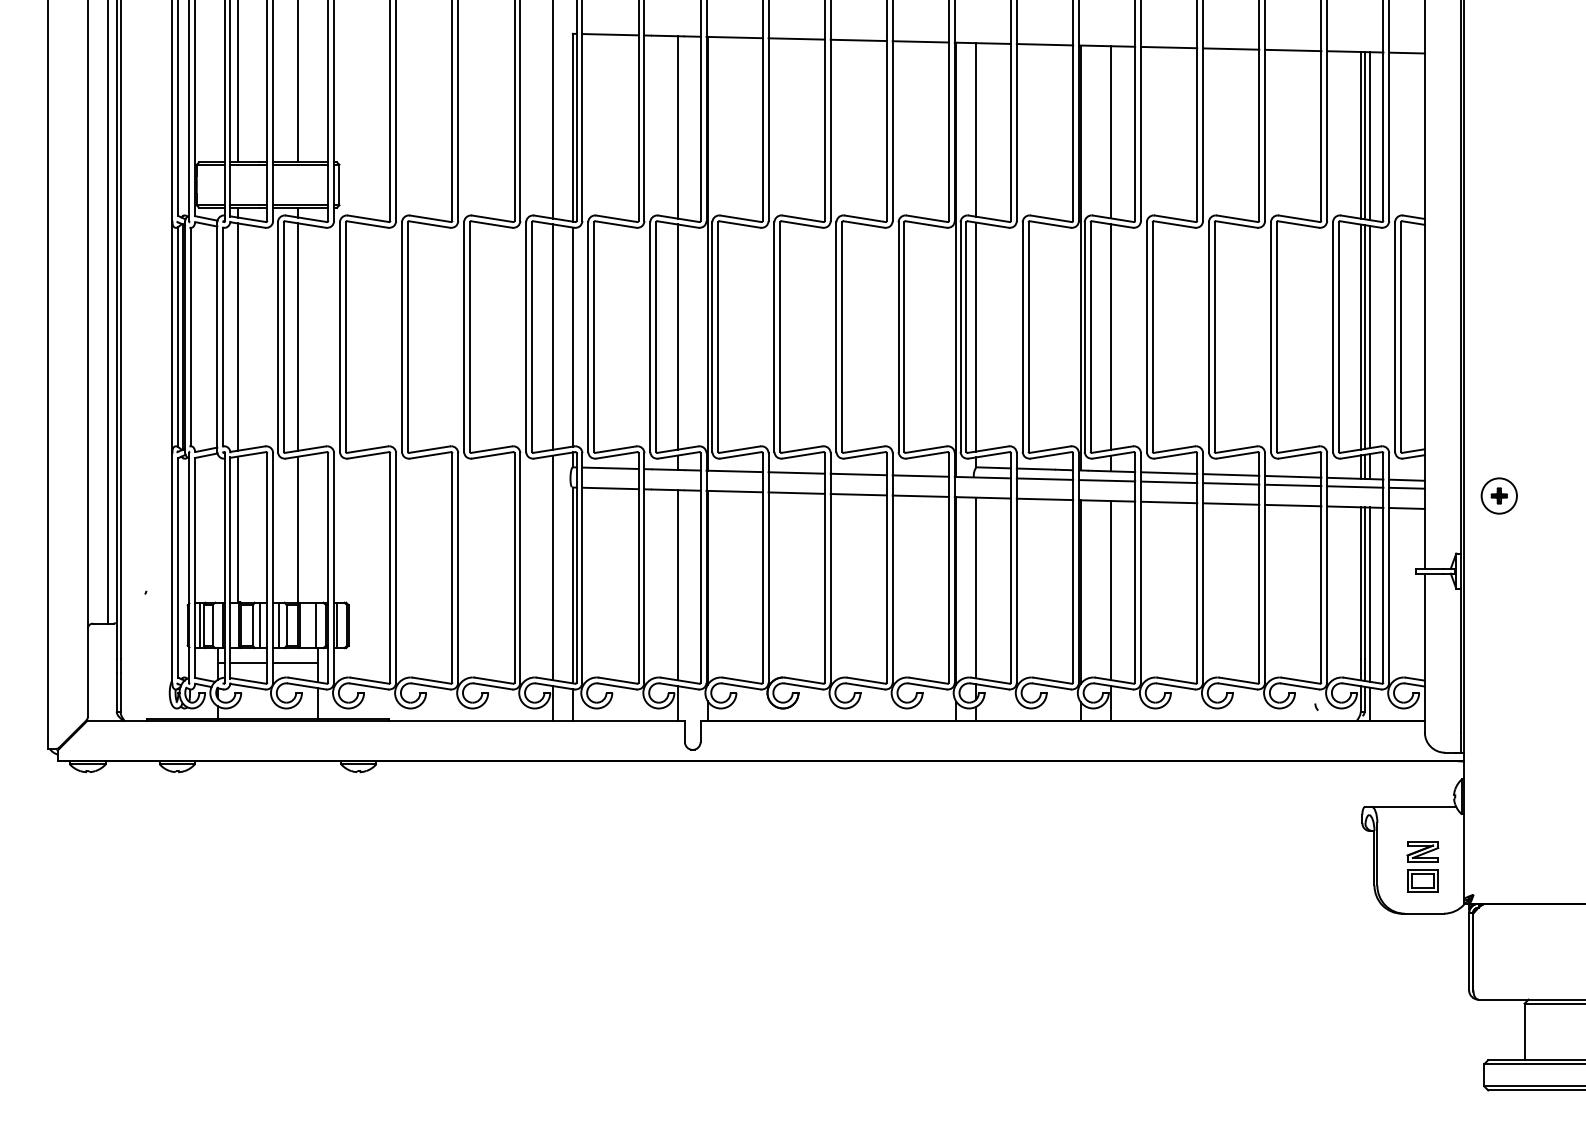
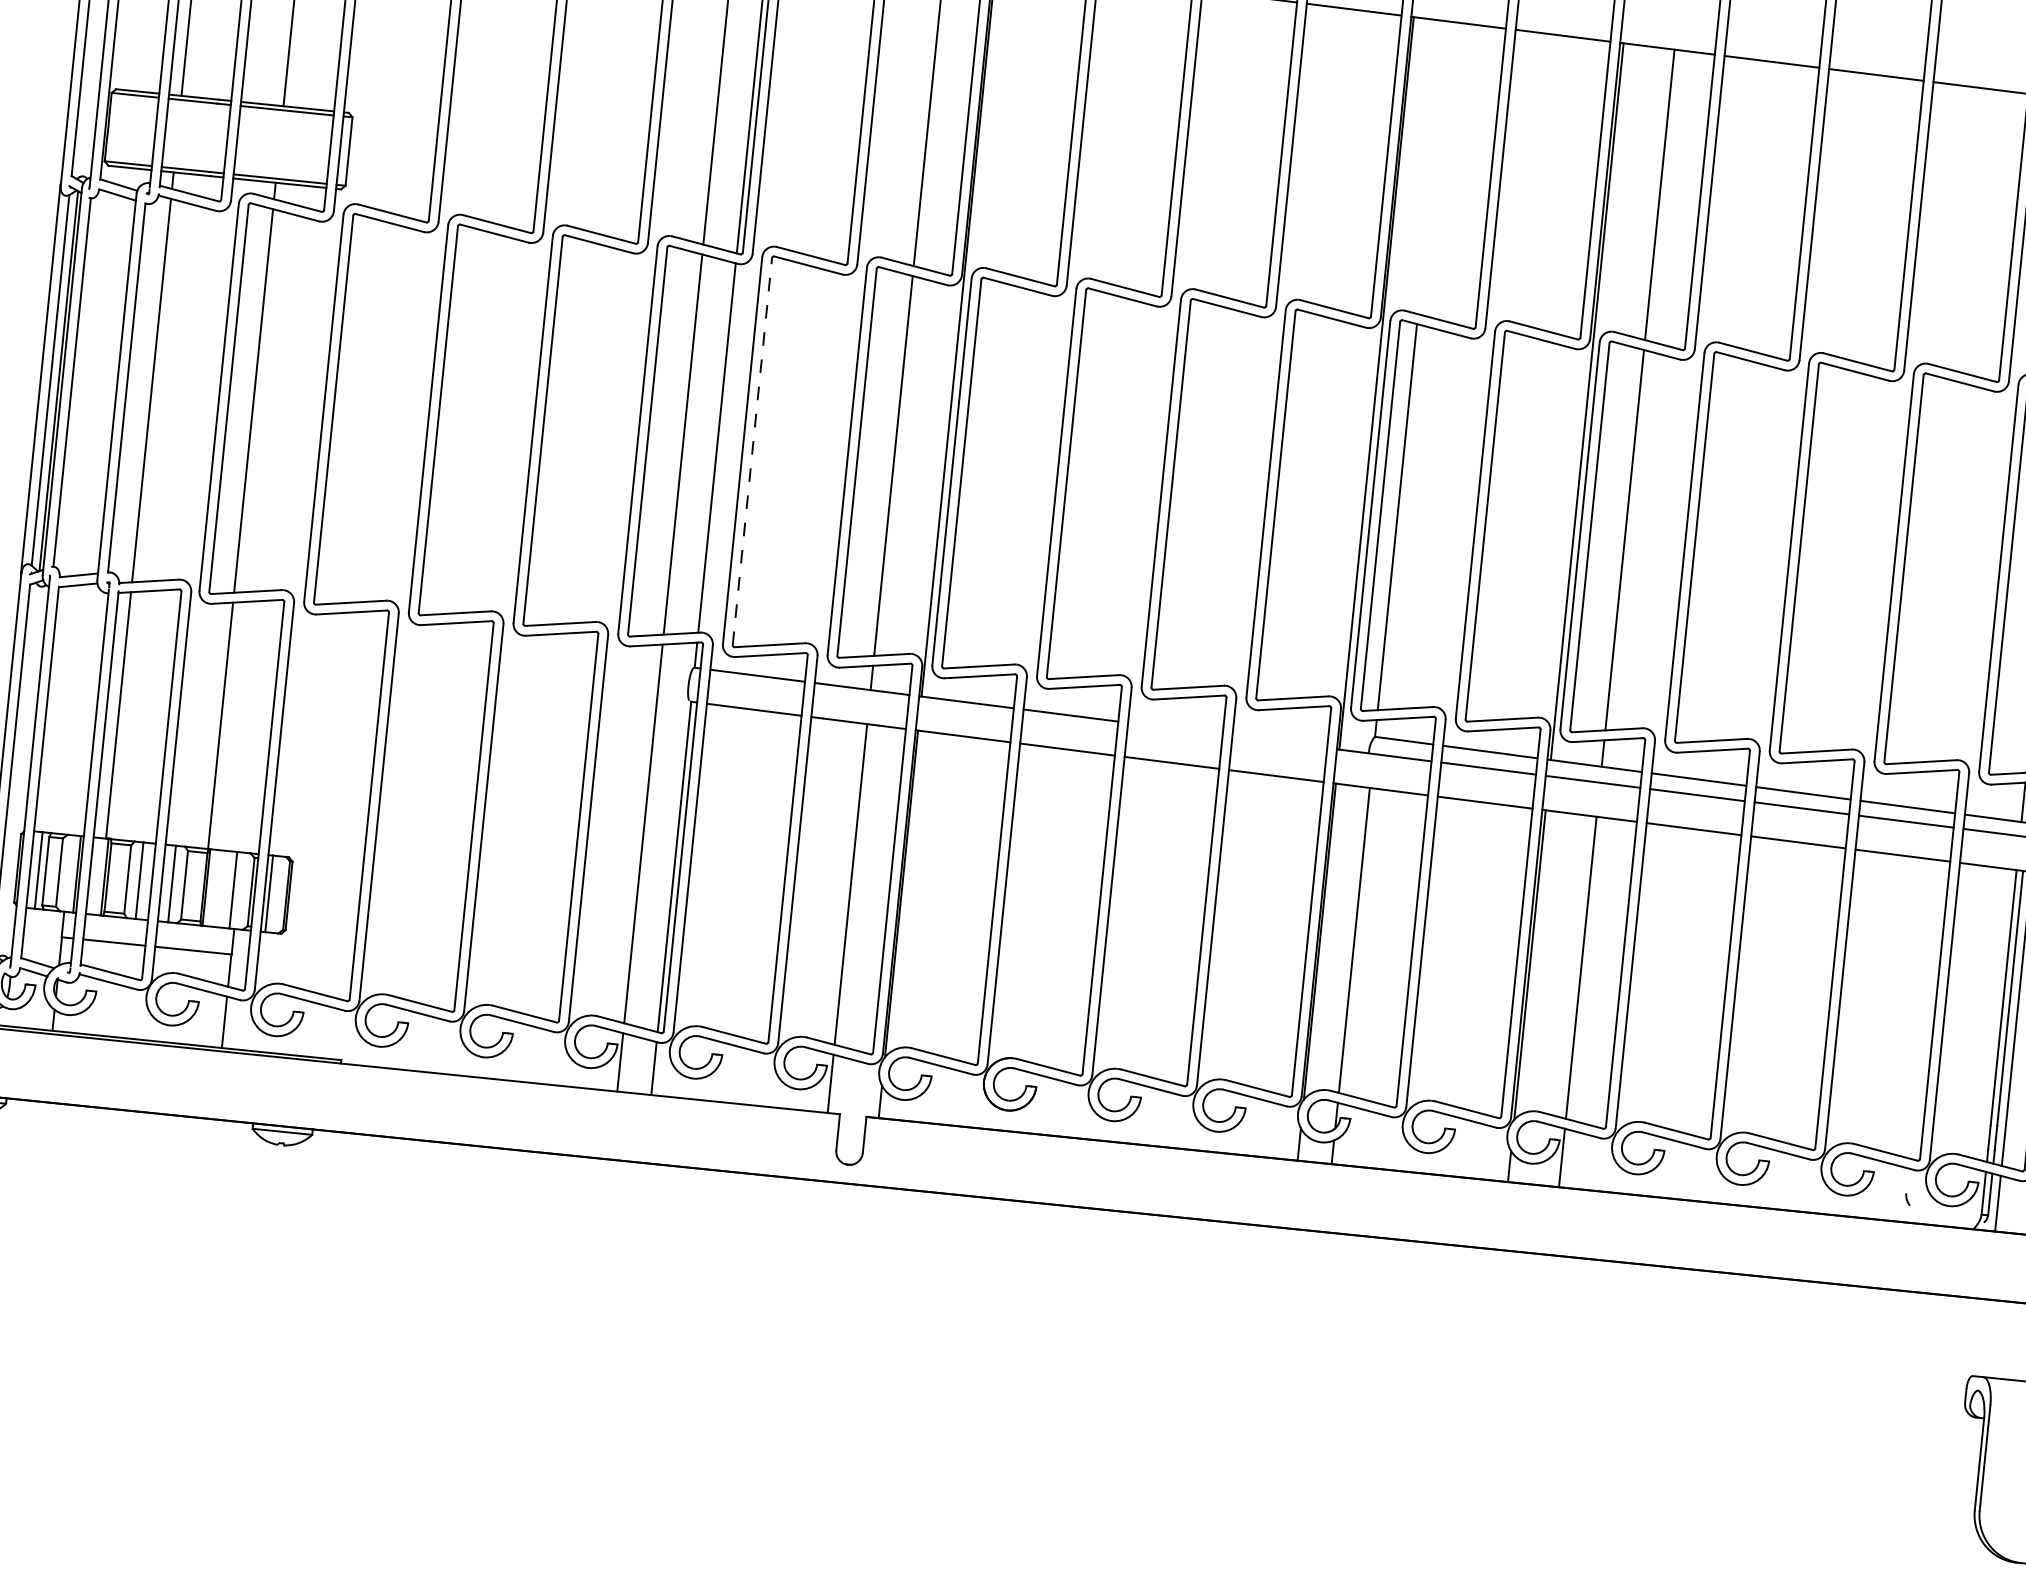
line: (976, 129) -> (1433, 167), removed
line: (594, 337) -> (753, 452), solid -> dashed
line: (858, 474) -> (1174, 728), removed
line: (920, 475) -> (1279, 741), removed

